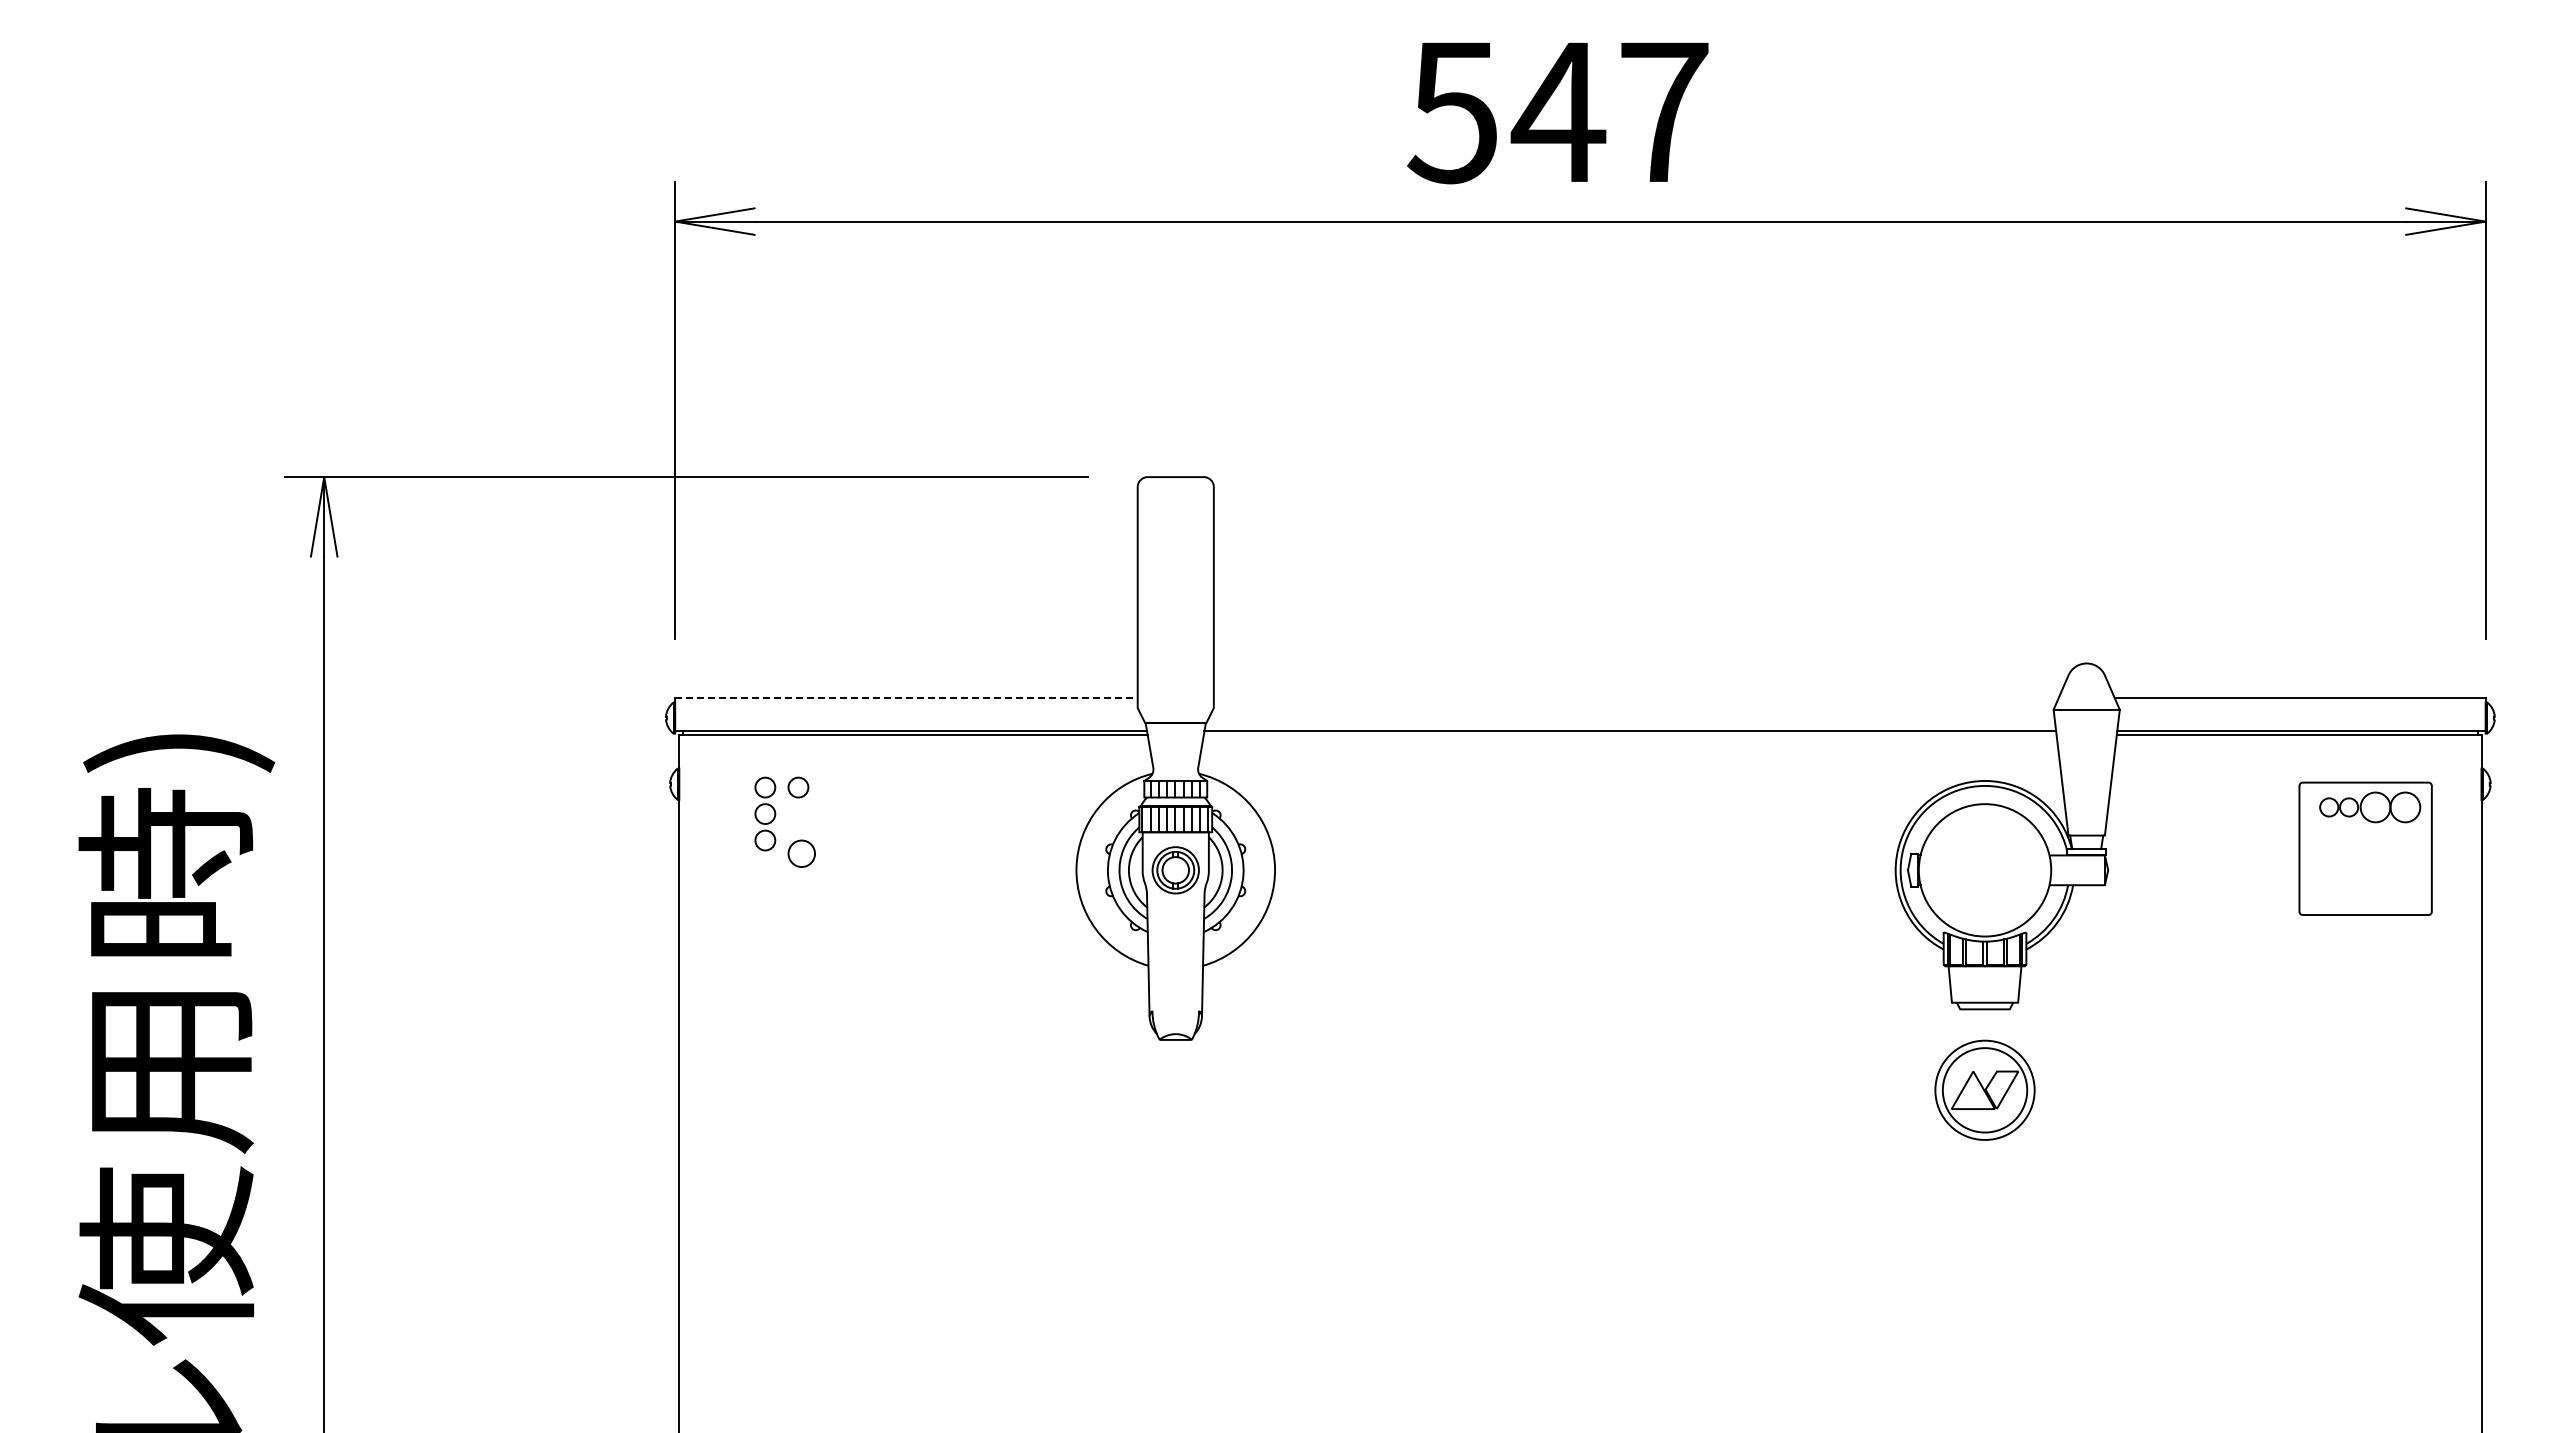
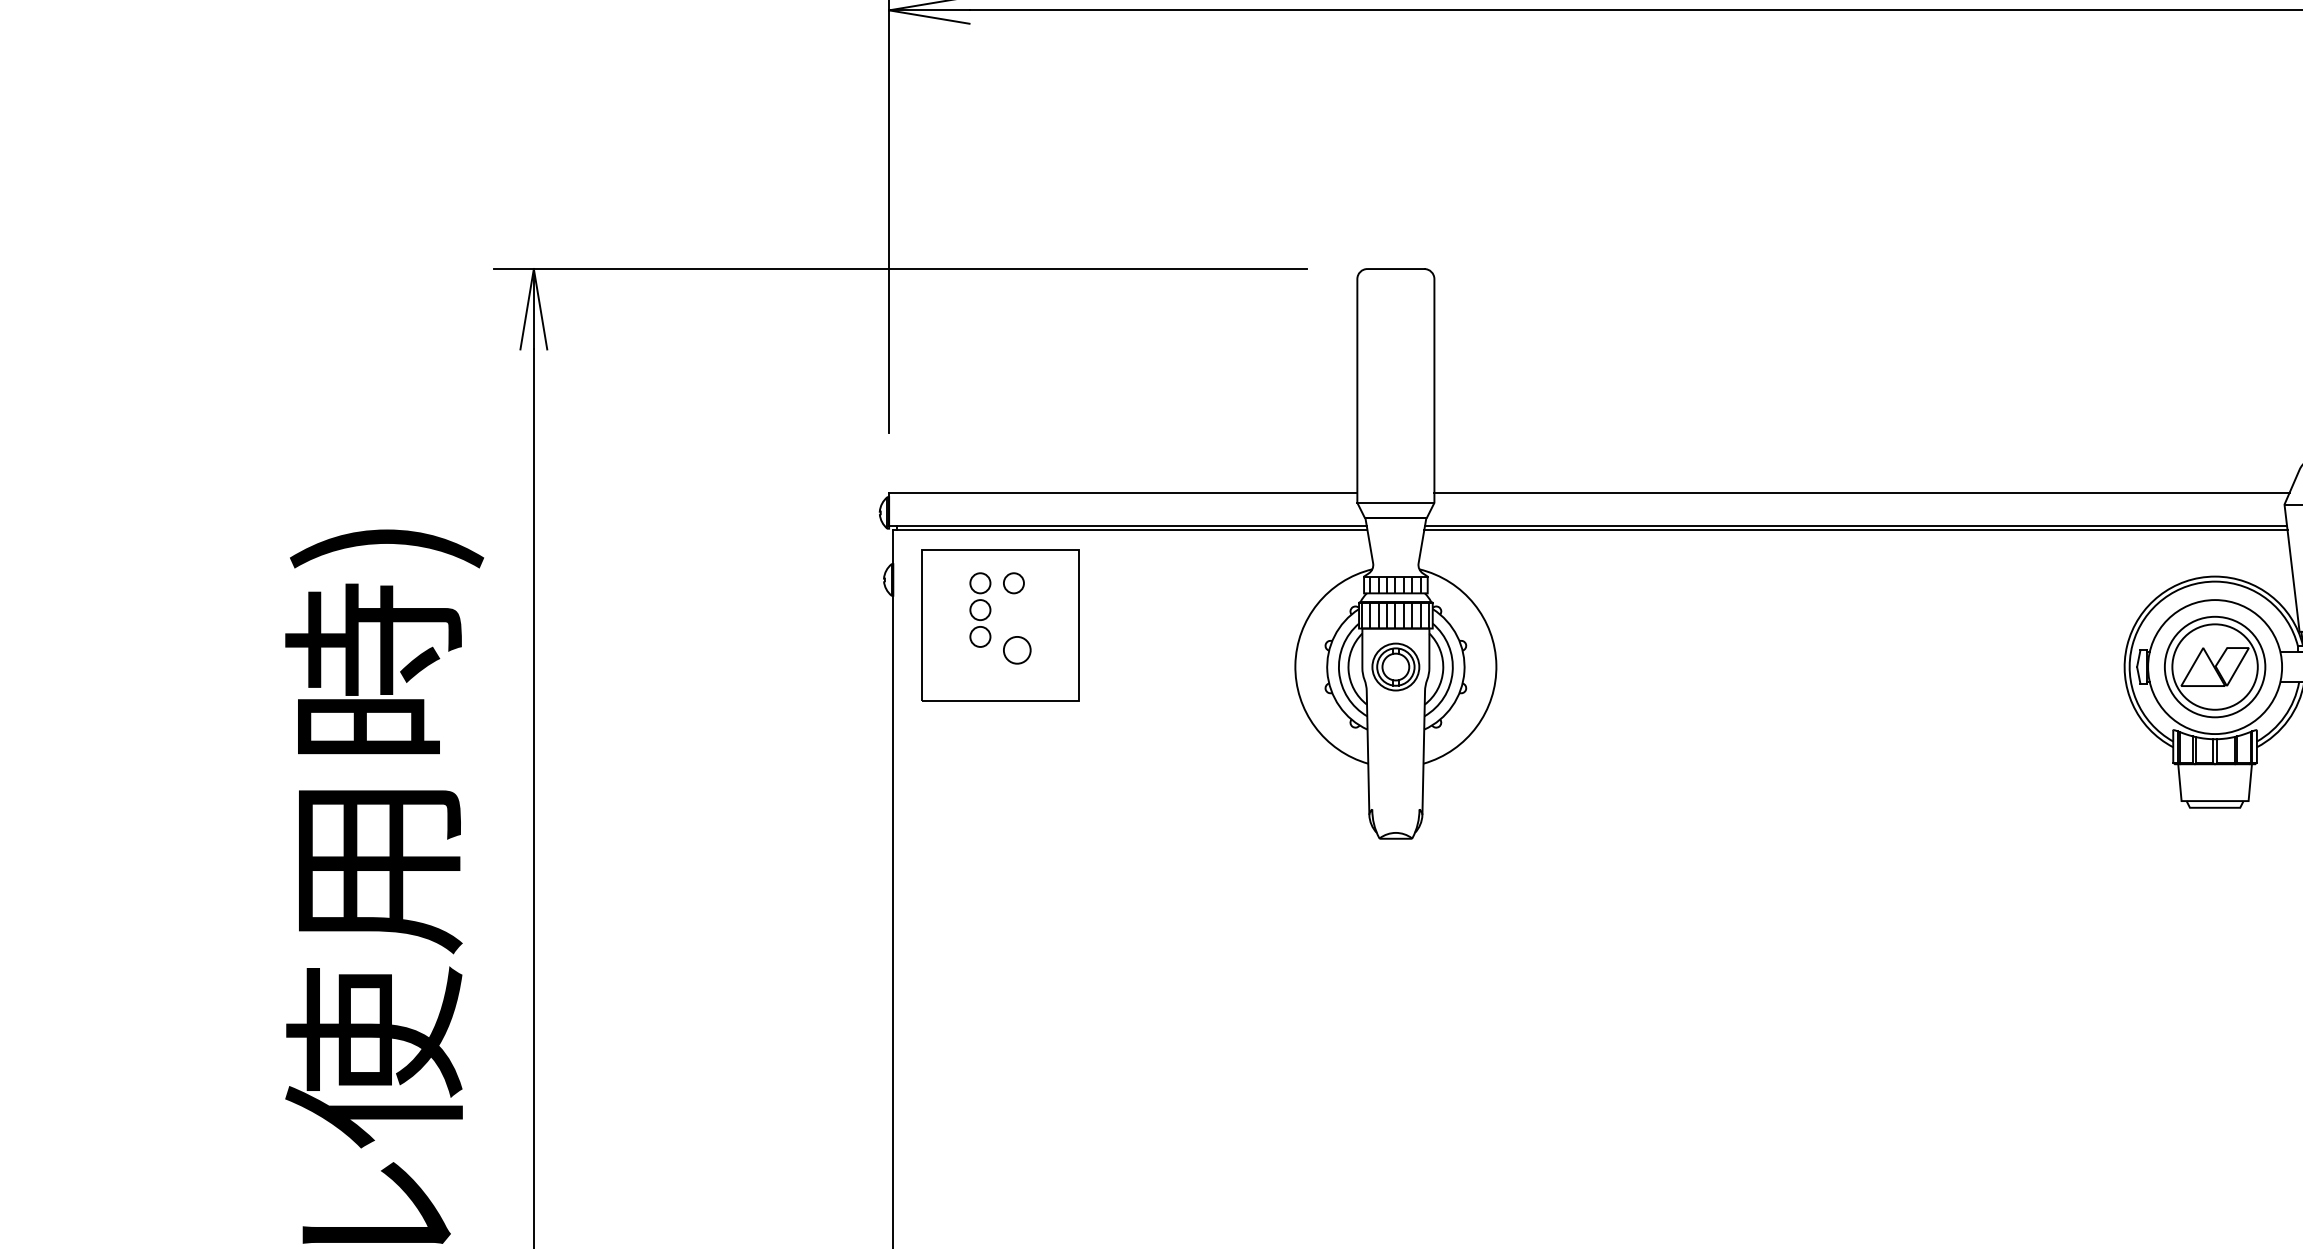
line: (906, 698) -> (1123, 493), dashed -> solid
line: (1635, 698) -> (1861, 493), added
line: (1175, 708) -> (1395, 503), added
line: (1629, 734) -> (1855, 529), added
part: (784, 828) -> (999, 624), added
part: (1984, 1089) -> (2214, 666), moved

